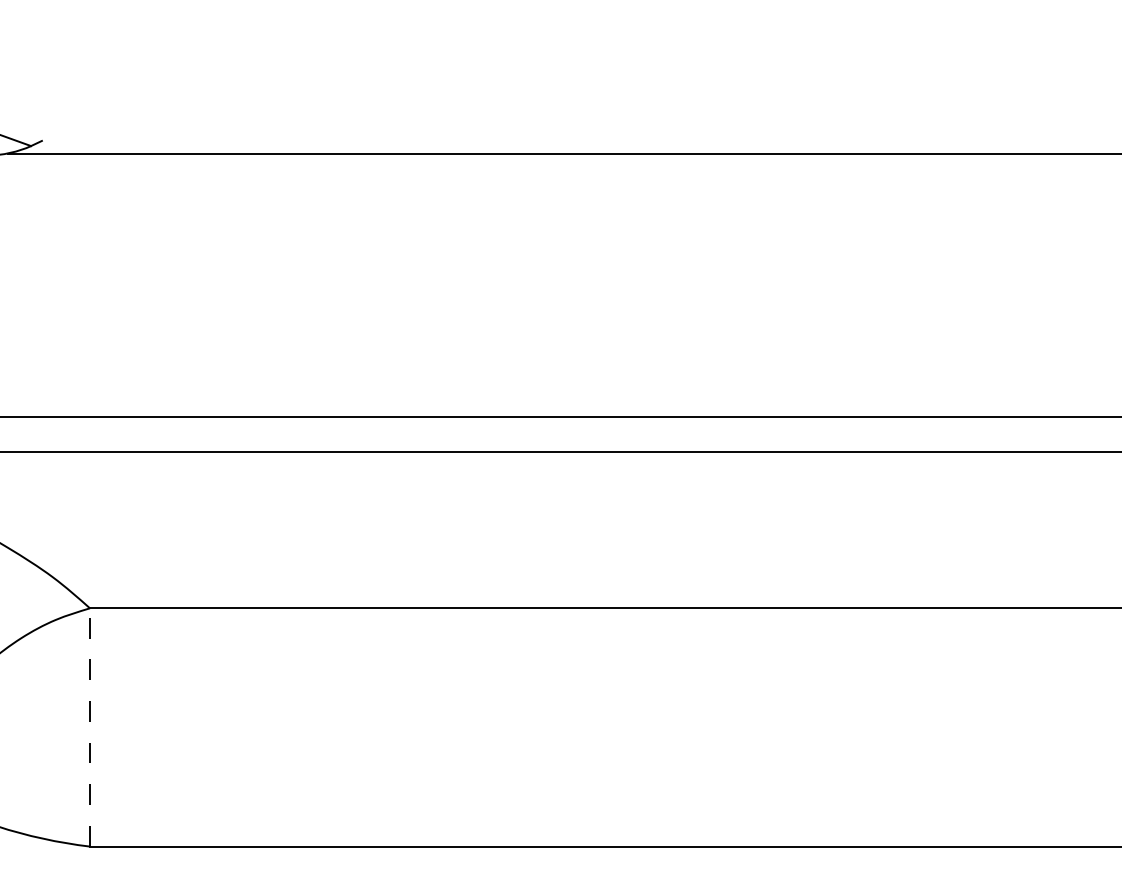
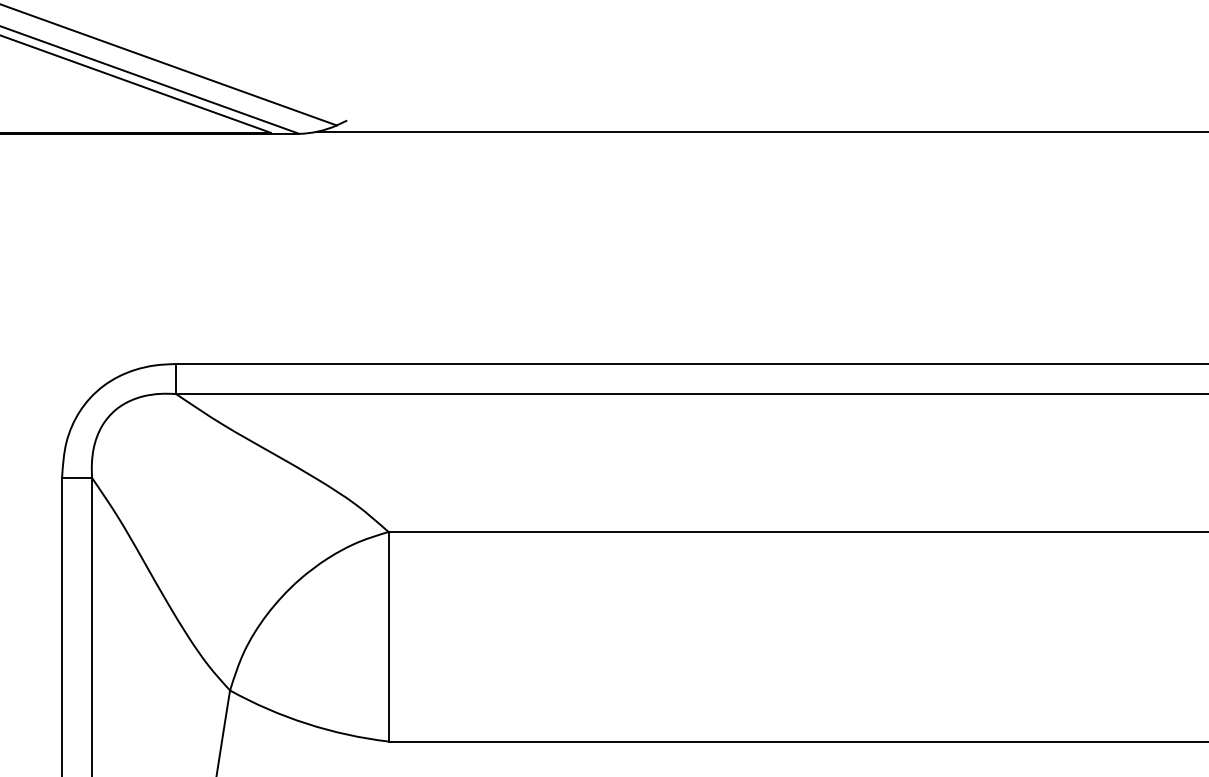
line: (89, 727) -> (388, 636), dashed -> solid

